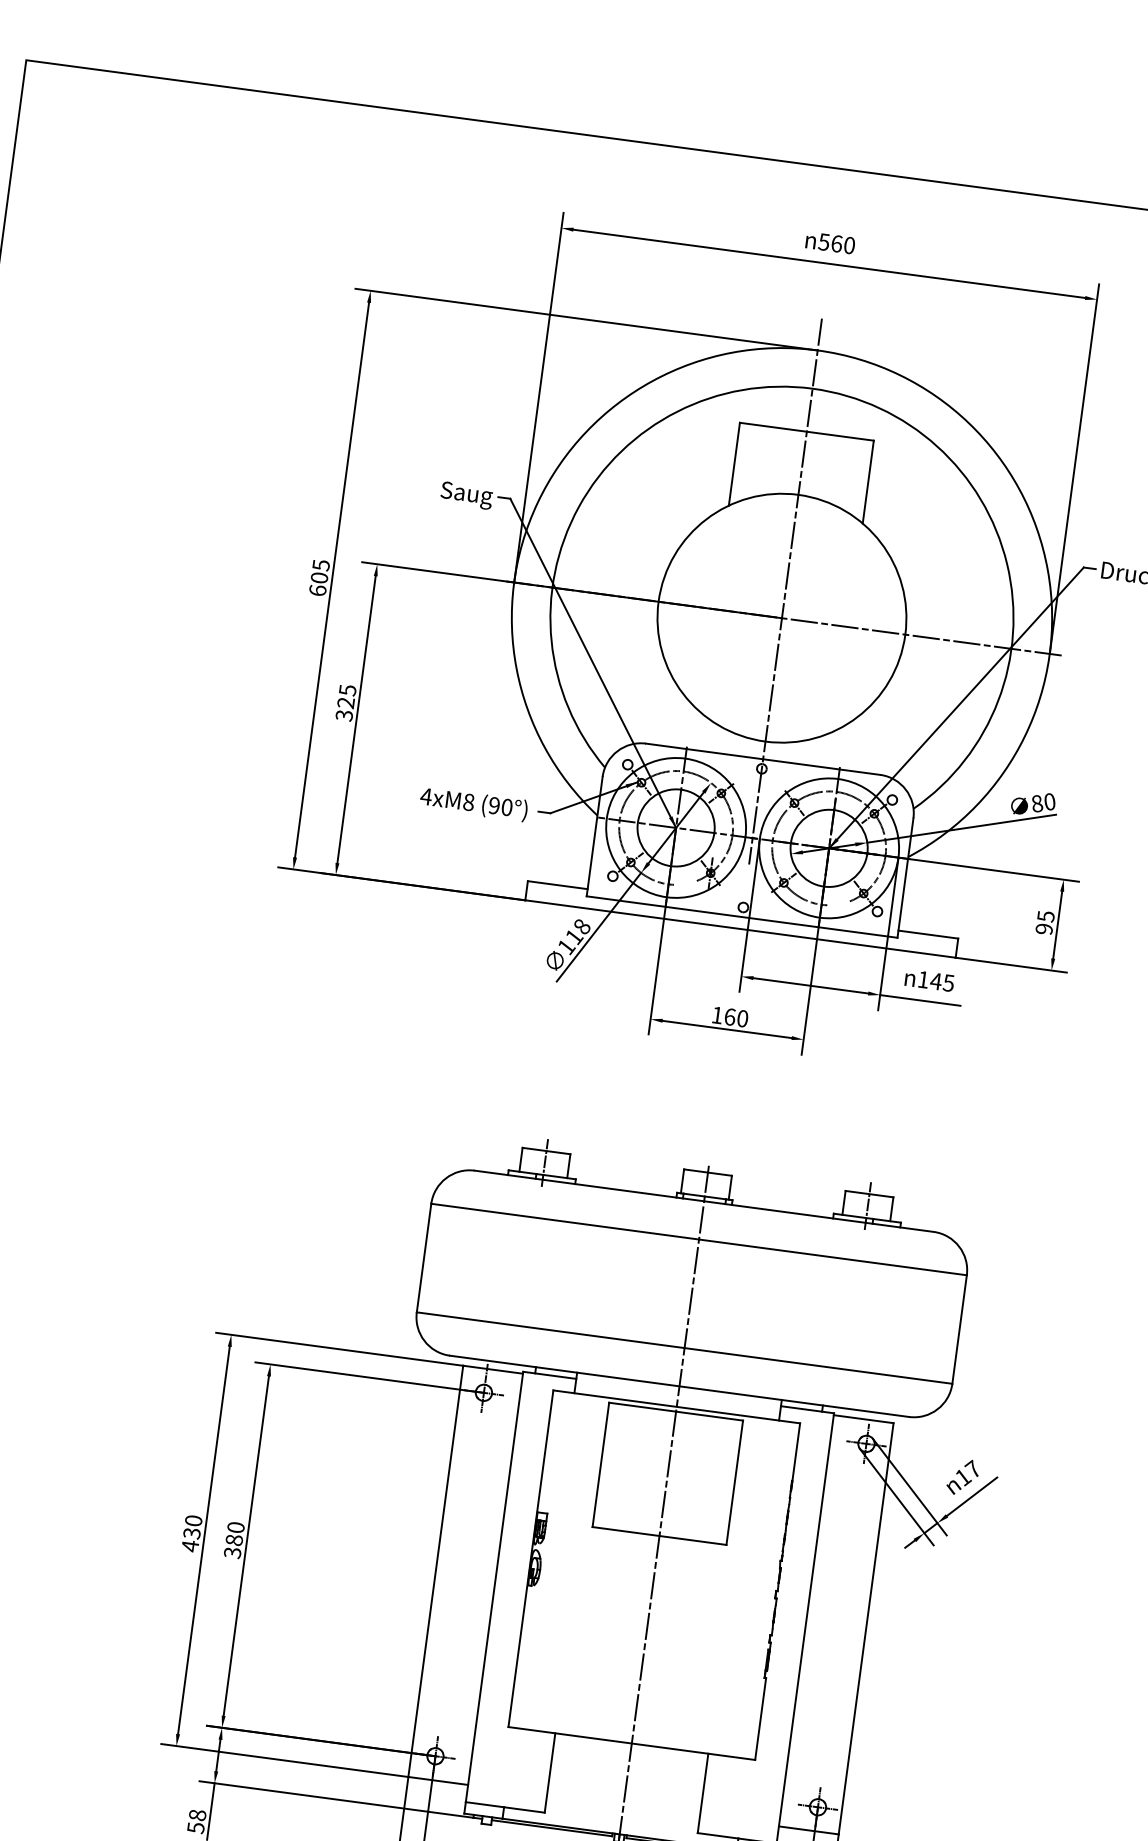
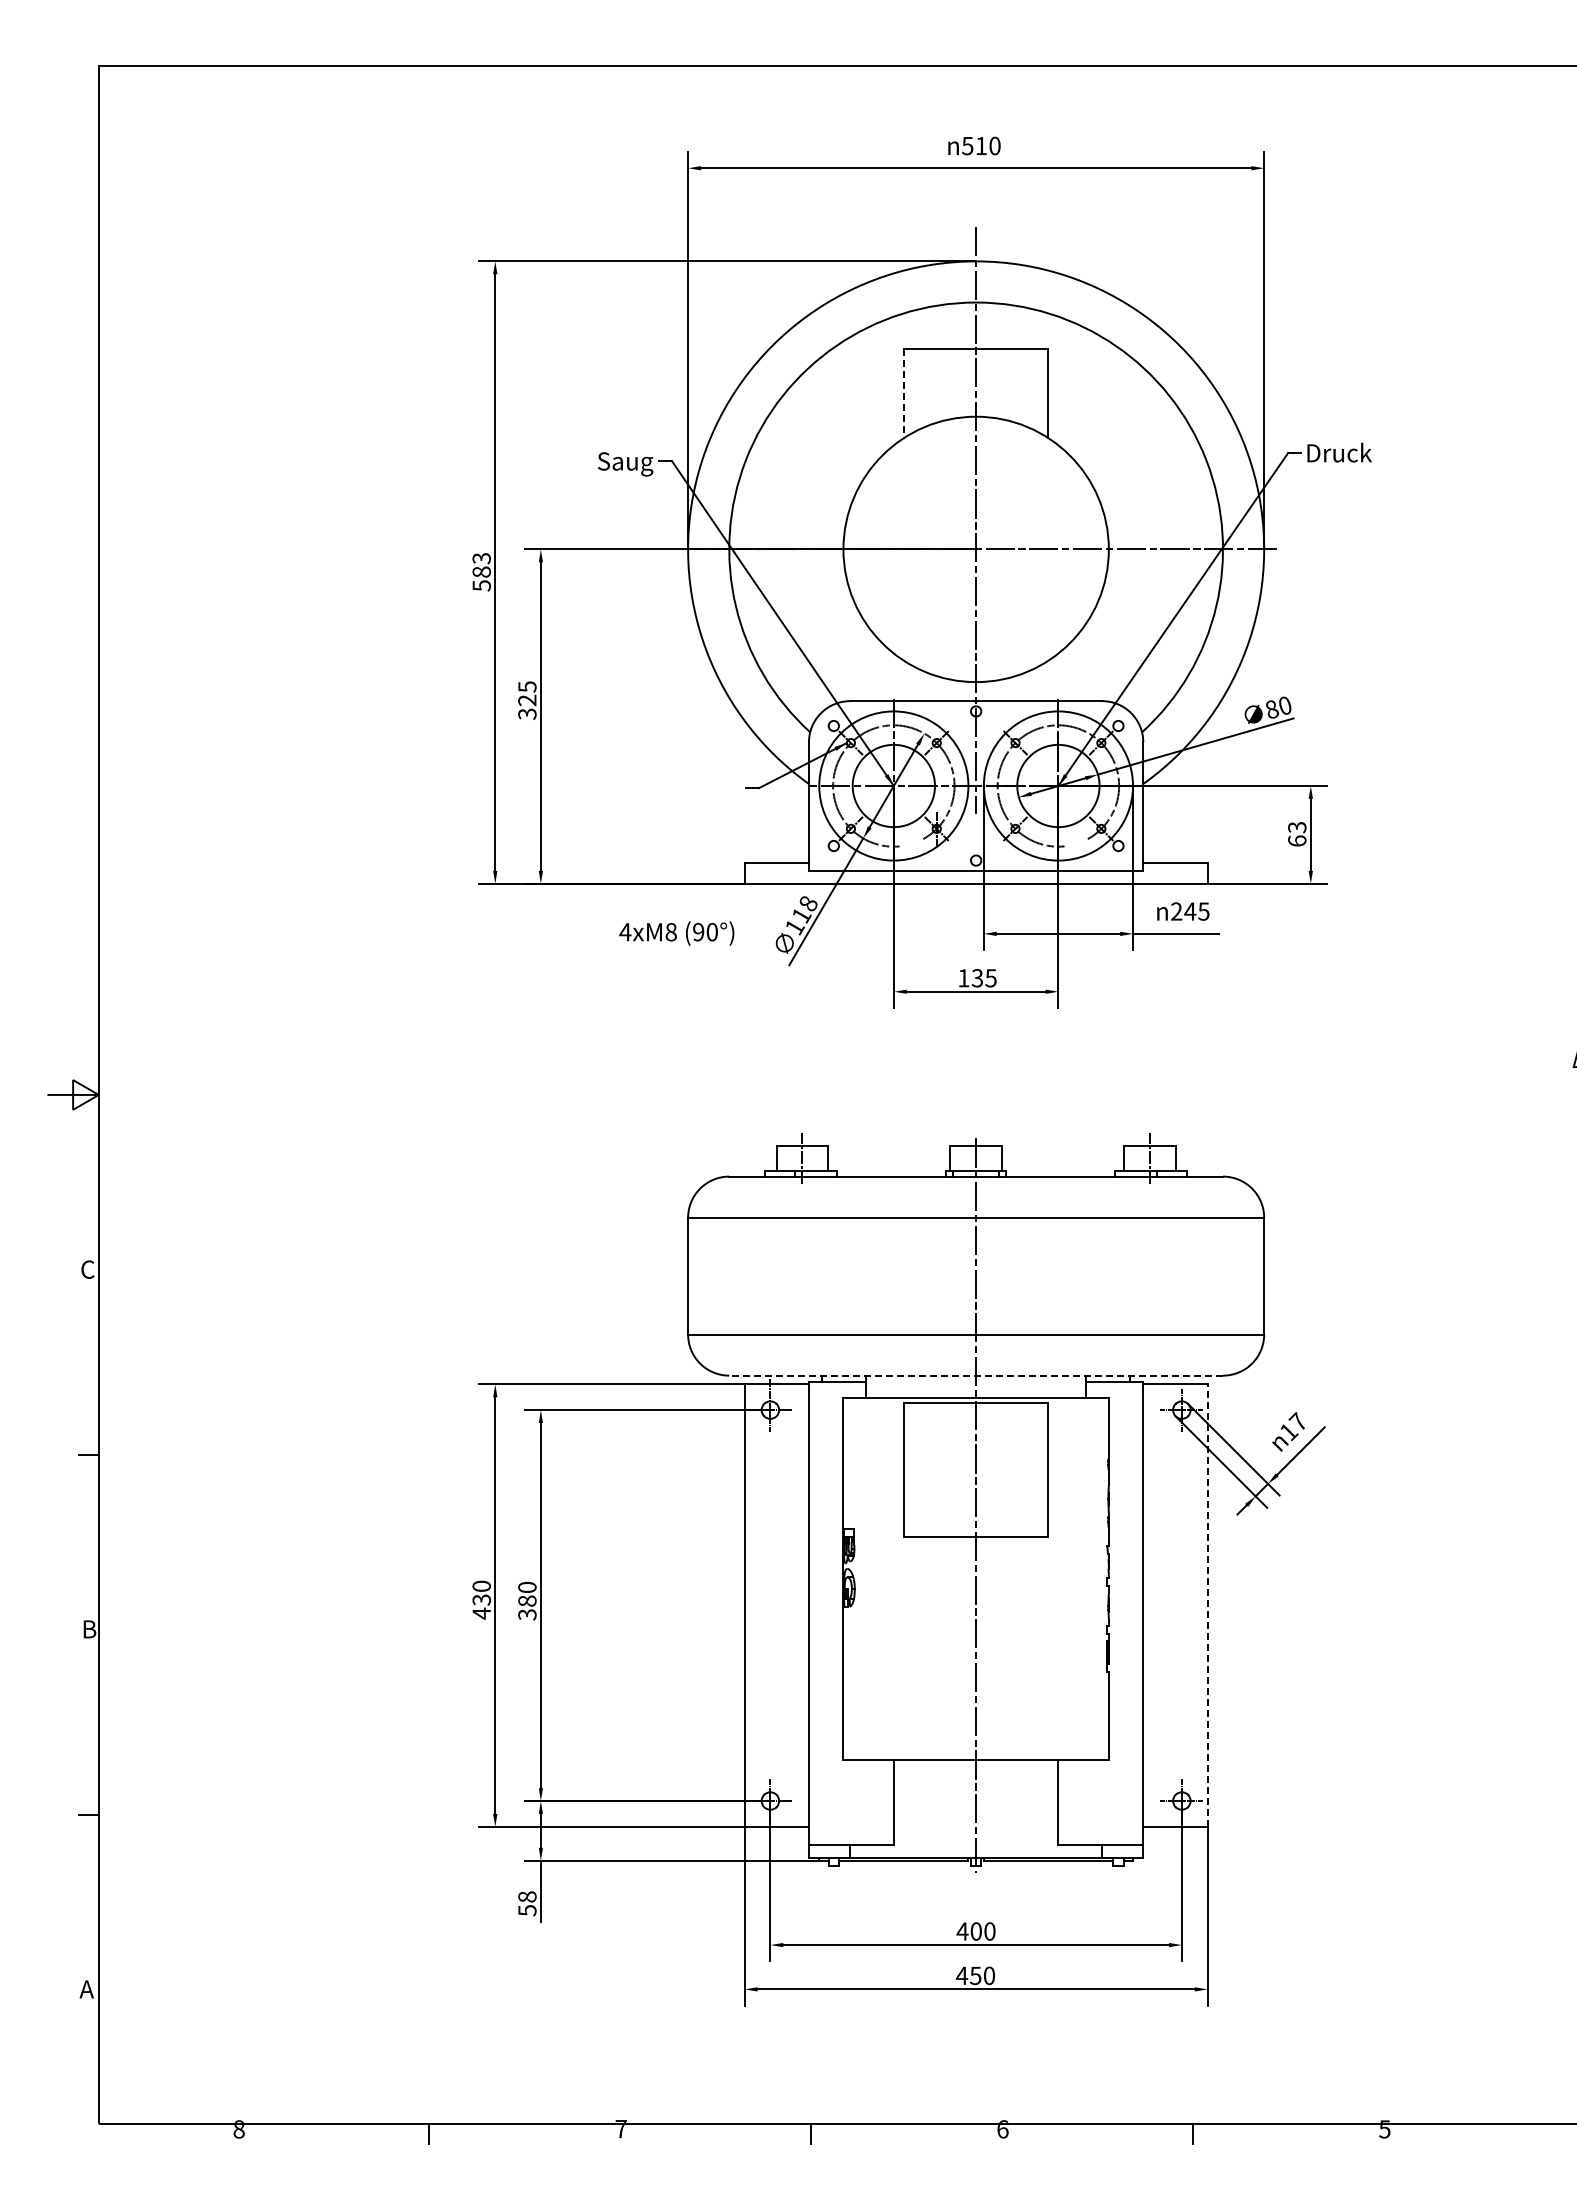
text: (837, 243) -> (981, 145), 560 -> 510
line: (734, 464) -> (904, 393), solid -> dashed
text: (319, 578) -> (481, 572), 605 -> 583
text: (473, 804) -> (676, 933), moved
text: (1045, 923) -> (1297, 834), 95 -> 63
text: (923, 979) -> (1176, 911), 145 -> 245
text: (735, 1018) -> (983, 978), 160 -> 135
line: (679, 1386) -> (976, 1375), solid -> dashed
line: (866, 1628) -> (1207, 1605), solid -> dashed

